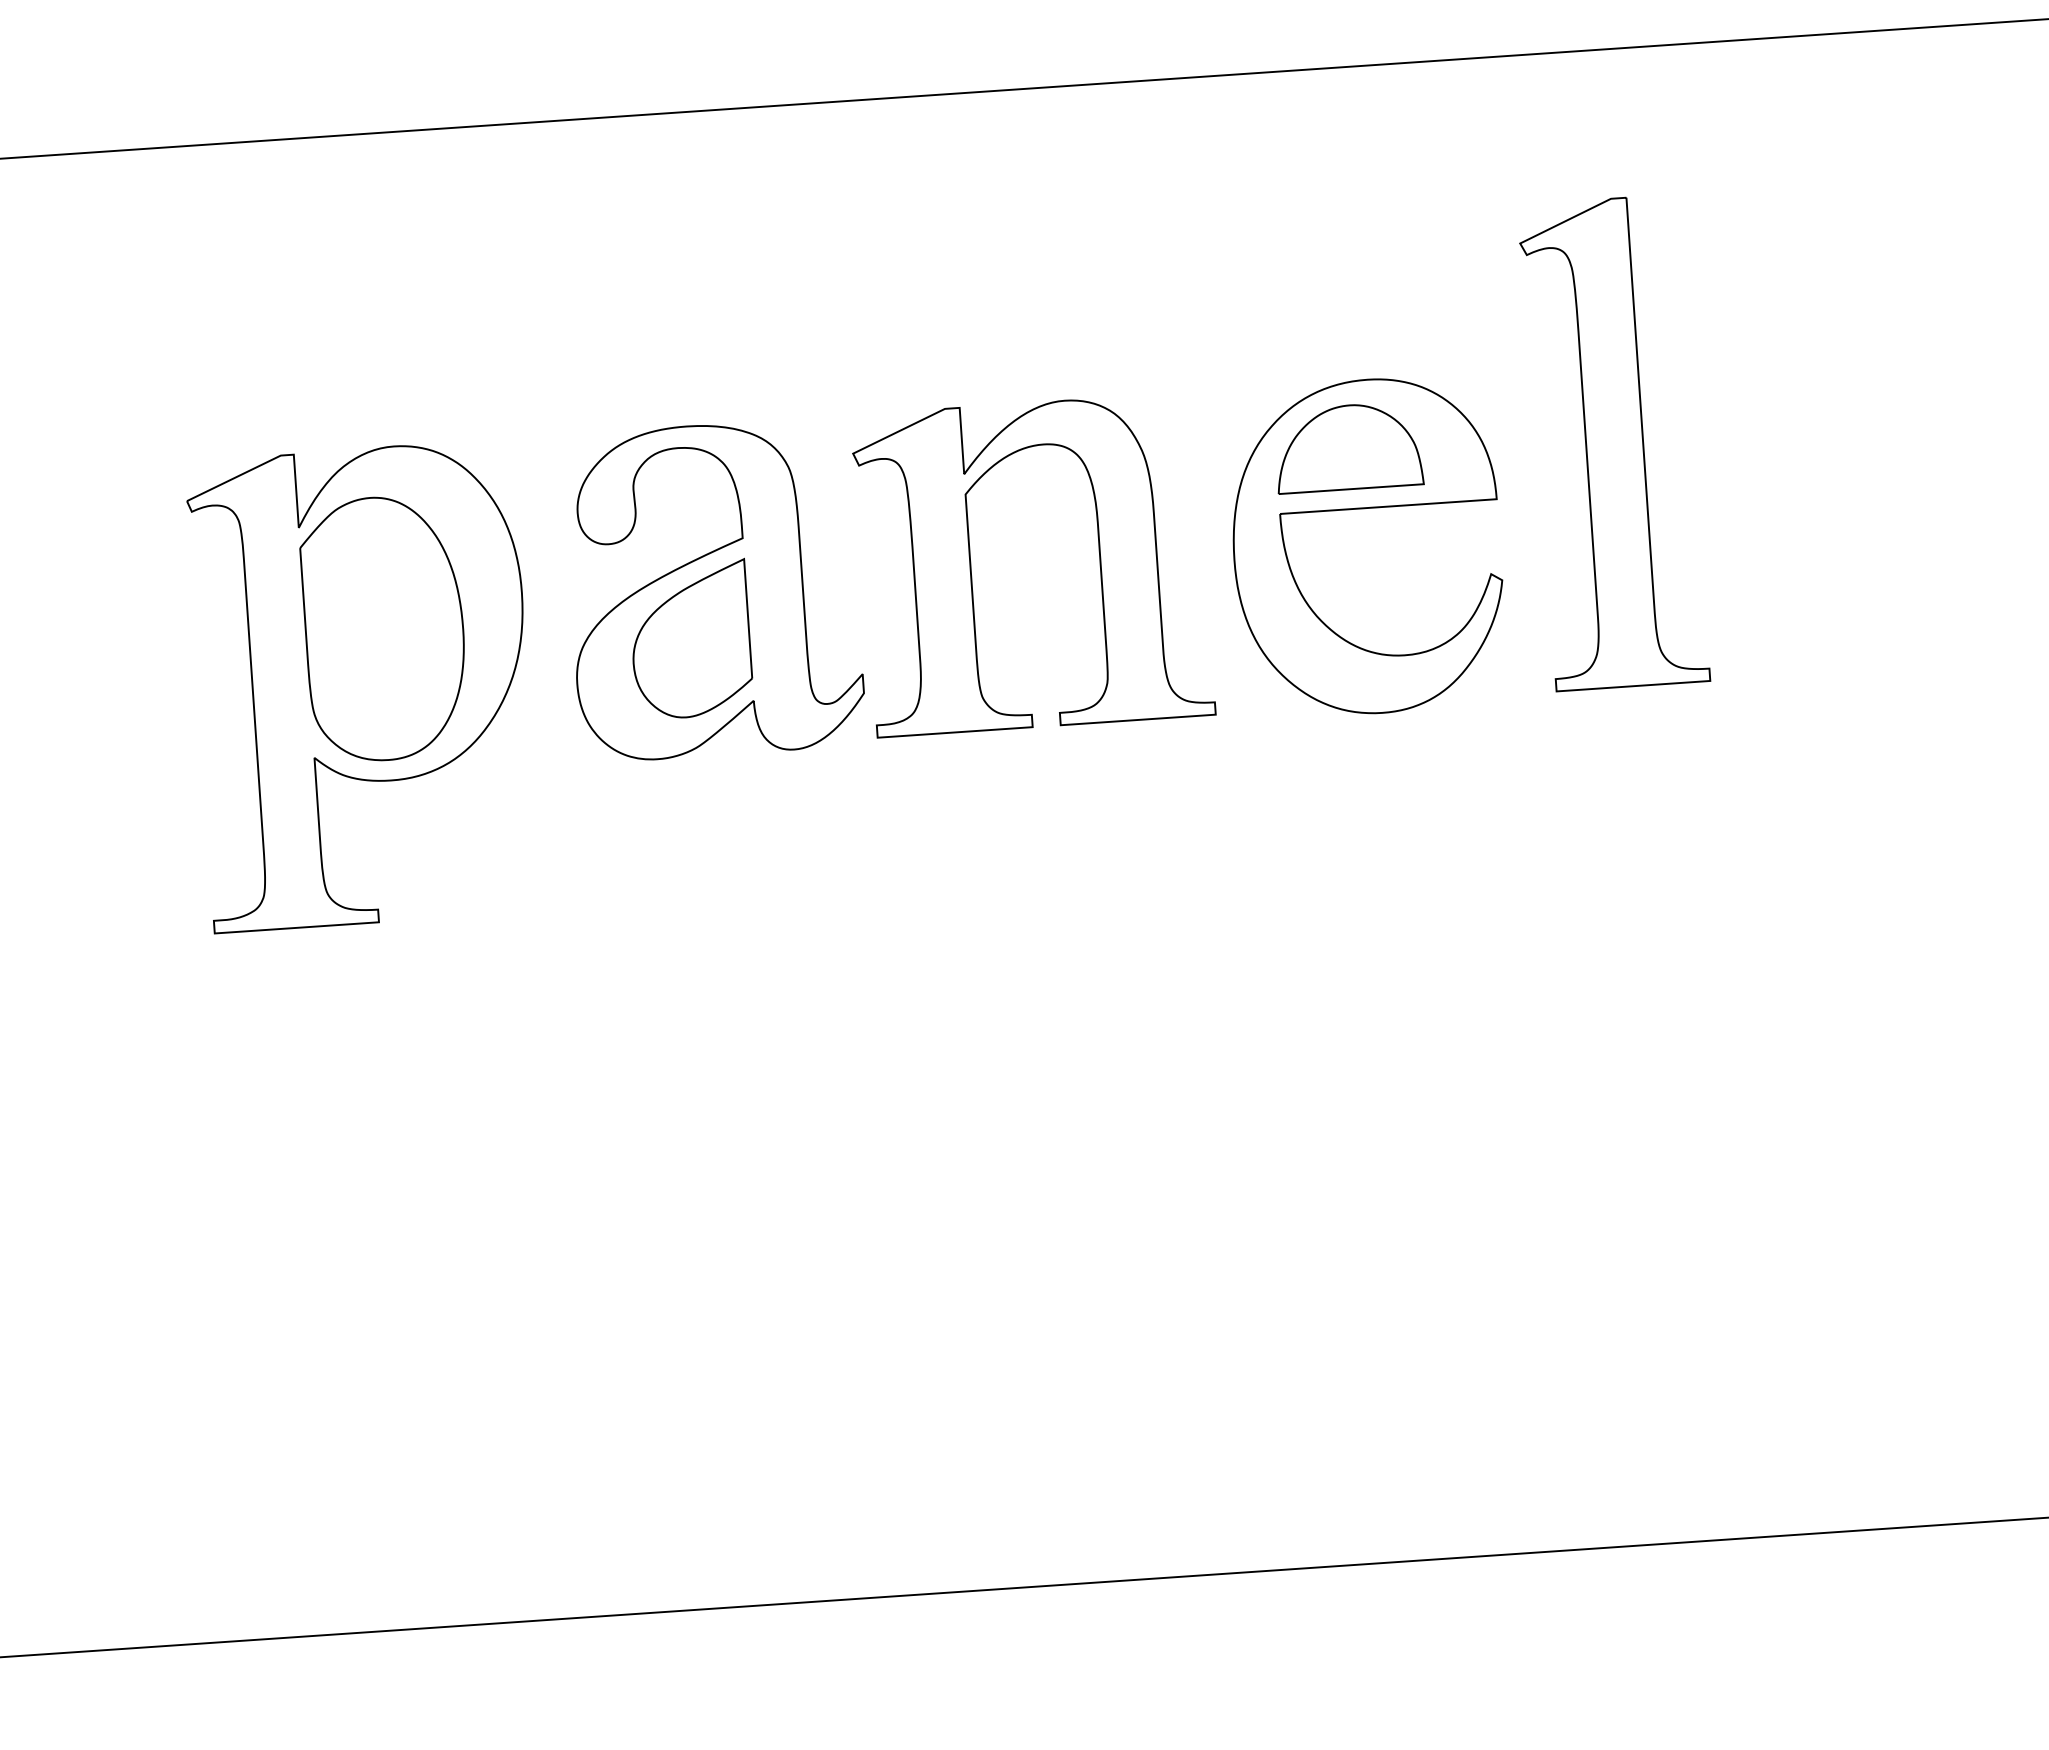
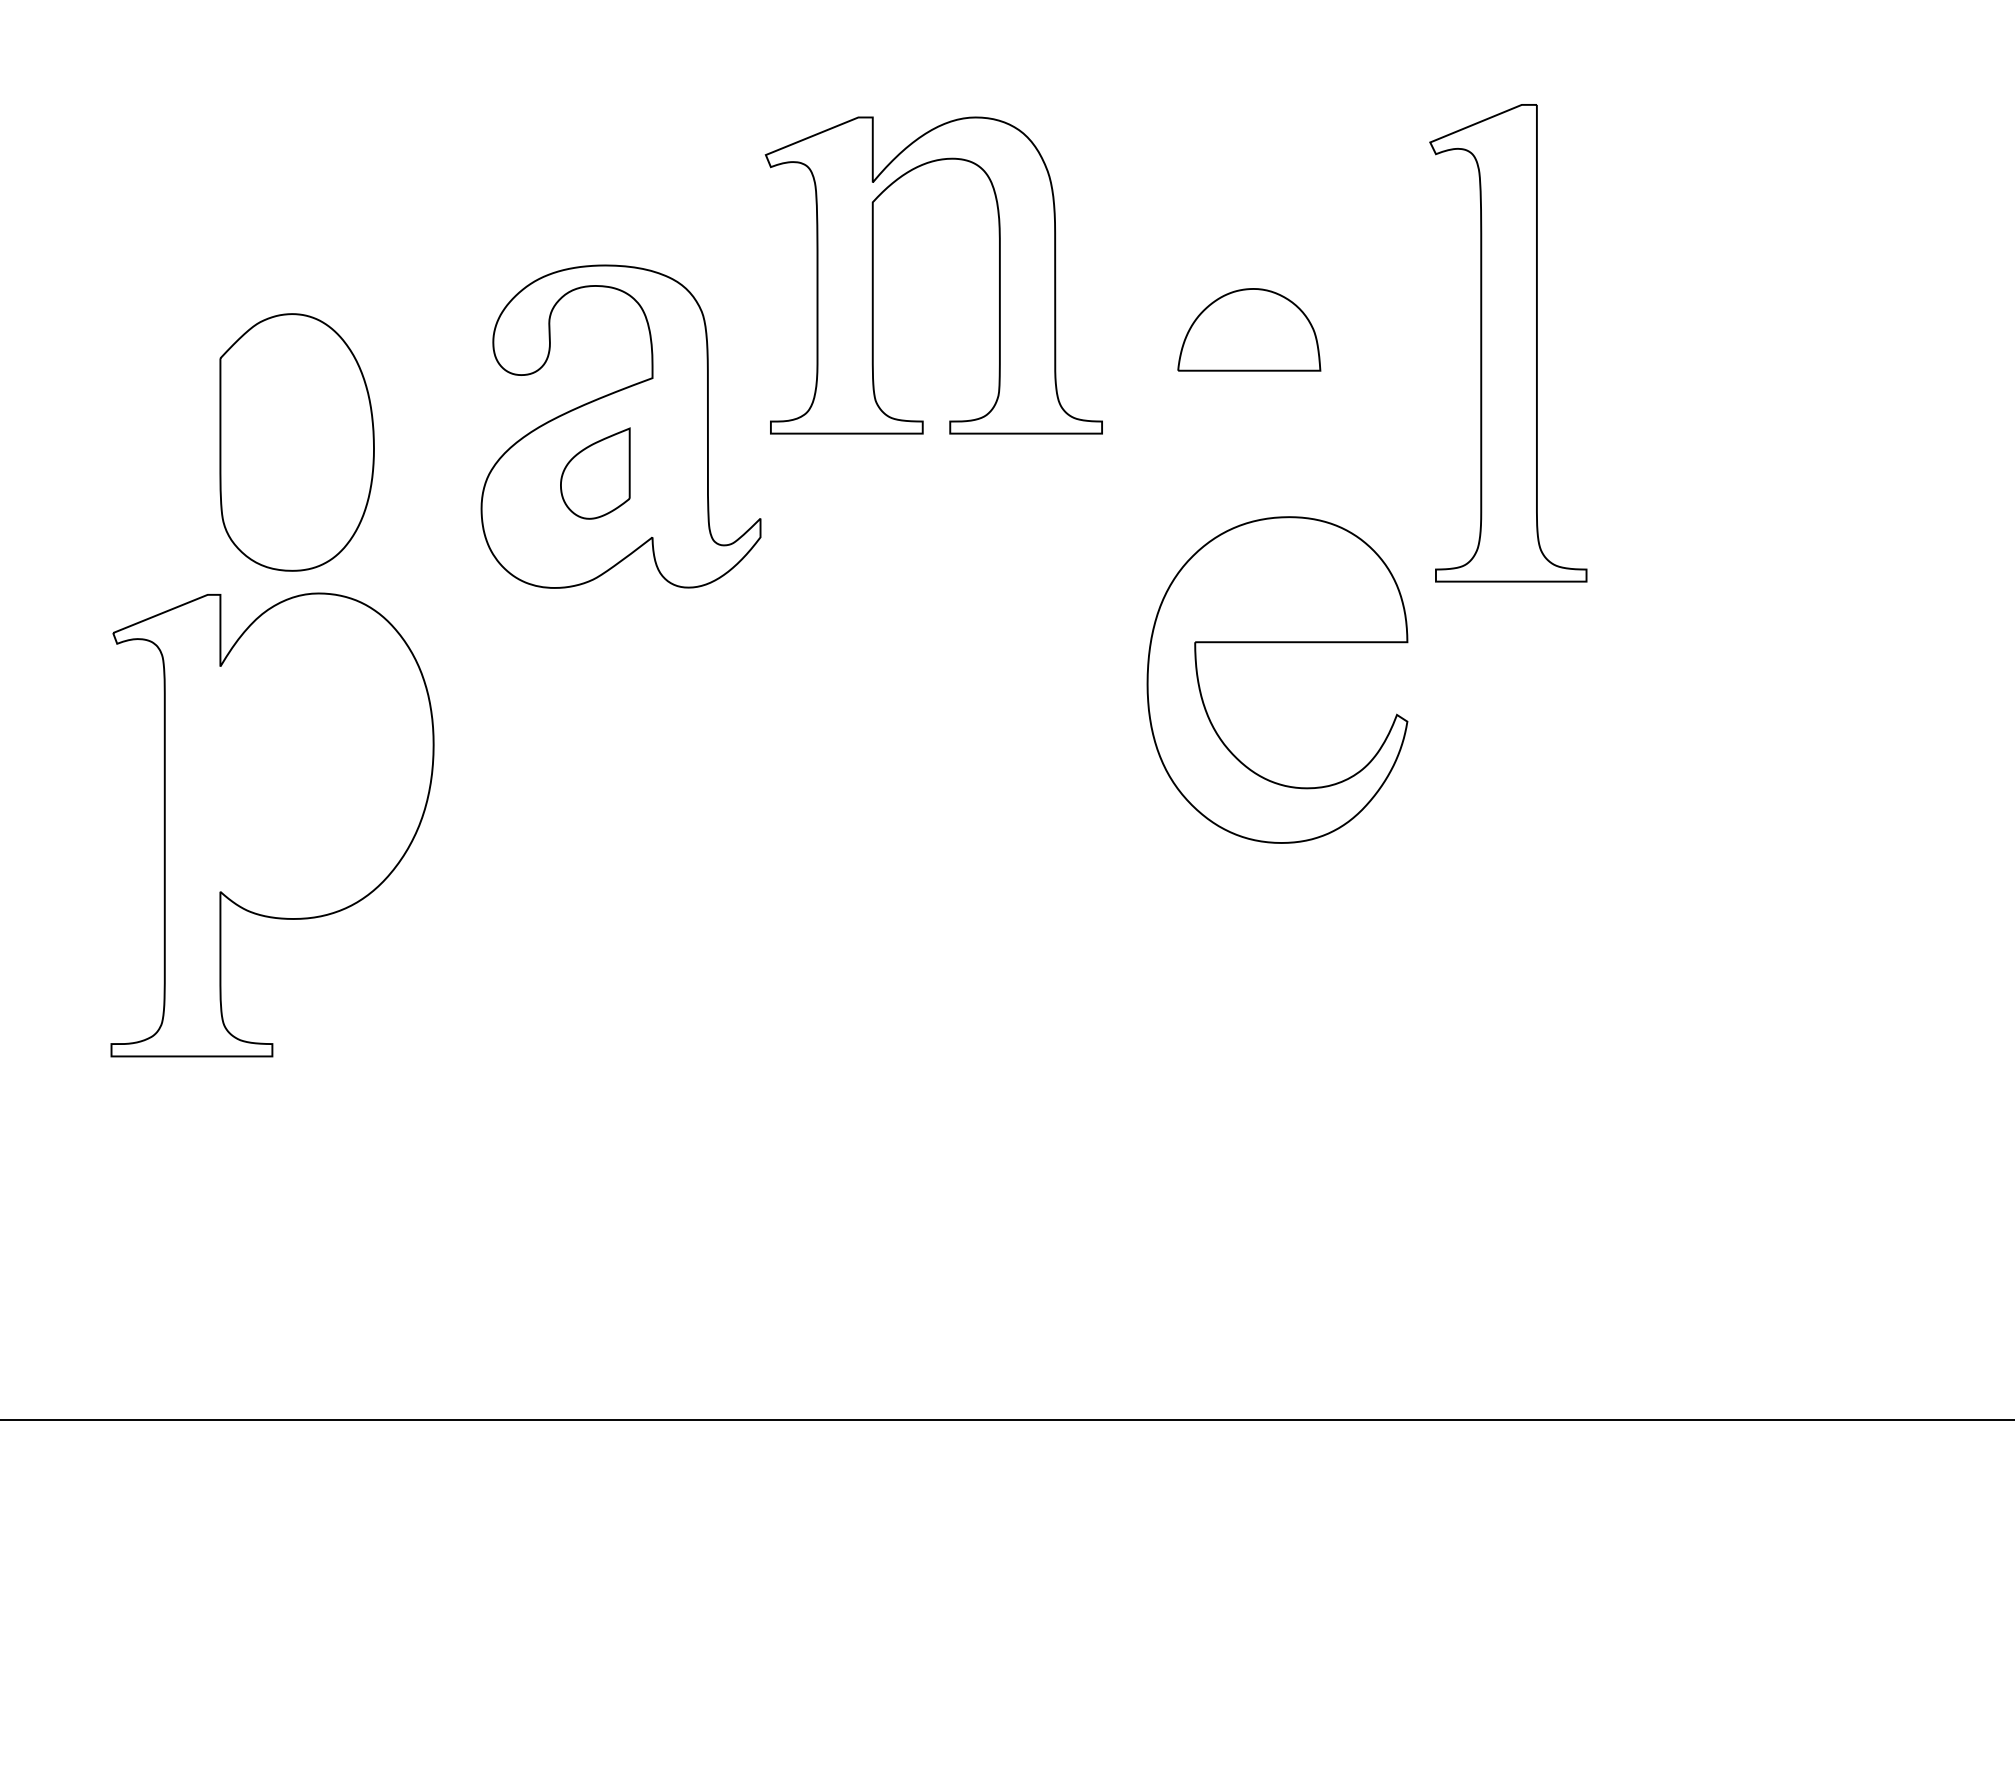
part: (1364, 509) -> (1277, 643), moved
part: (971, 569) -> (873, 275), moved
part: (691, 639) -> (595, 473), size x0.6
part: (362, 685) -> (272, 824), moved

